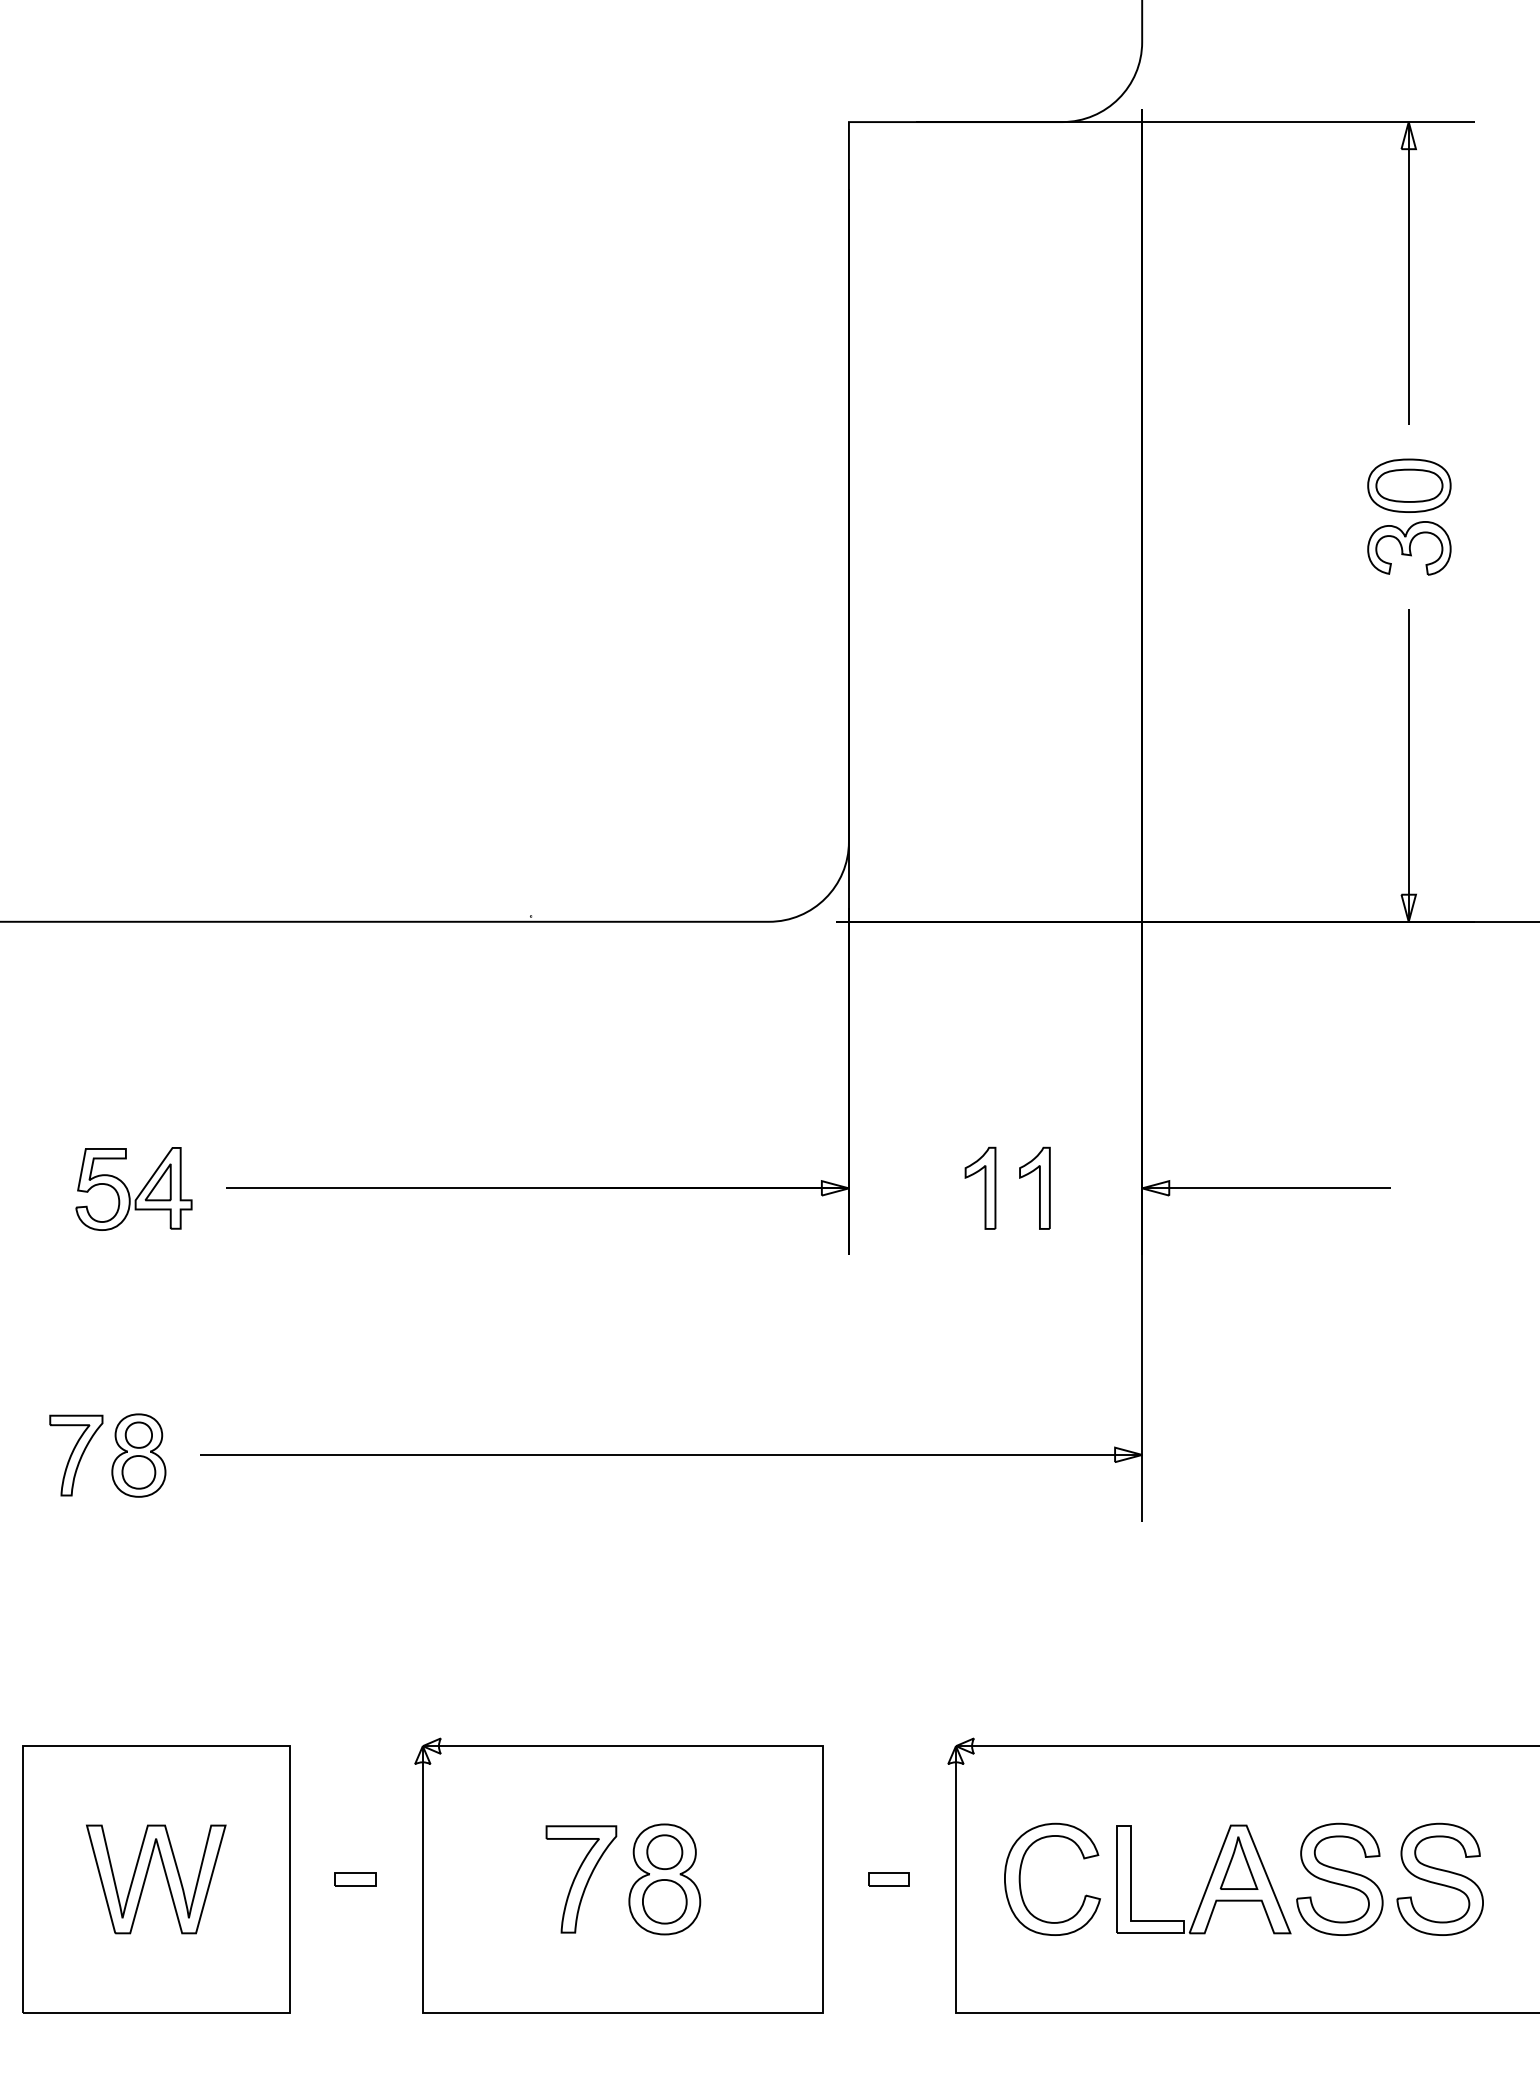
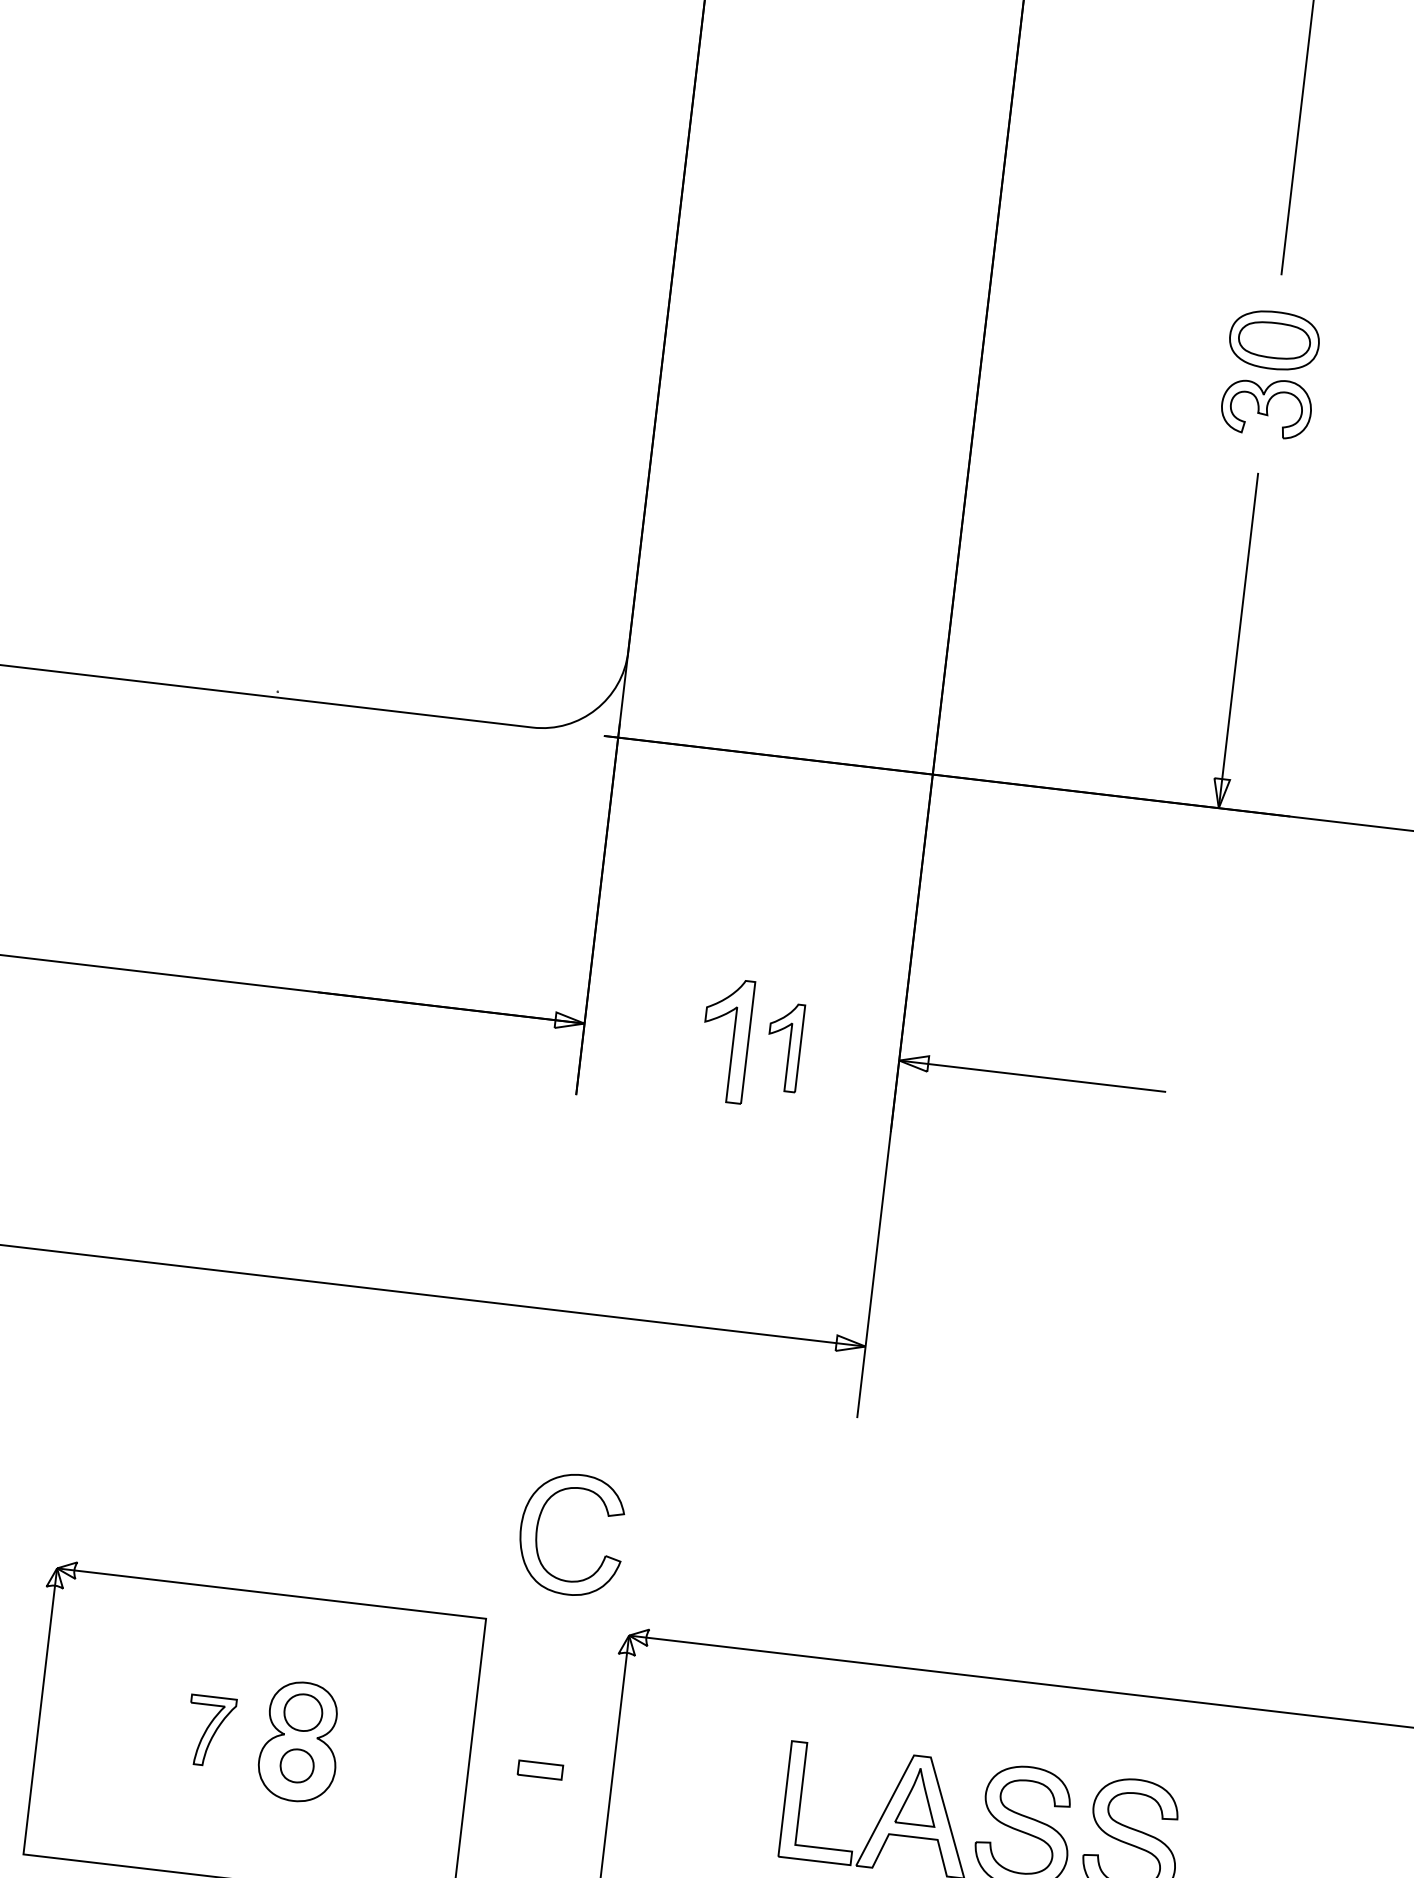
part: (980, 1187) -> (725, 1039), size x1.4
part: (1020, 1878) -> (537, 1529), moved
part: (581, 1879) -> (210, 1731), size x0.6
part: (664, 1901) -> (296, 1765), size x0.7

